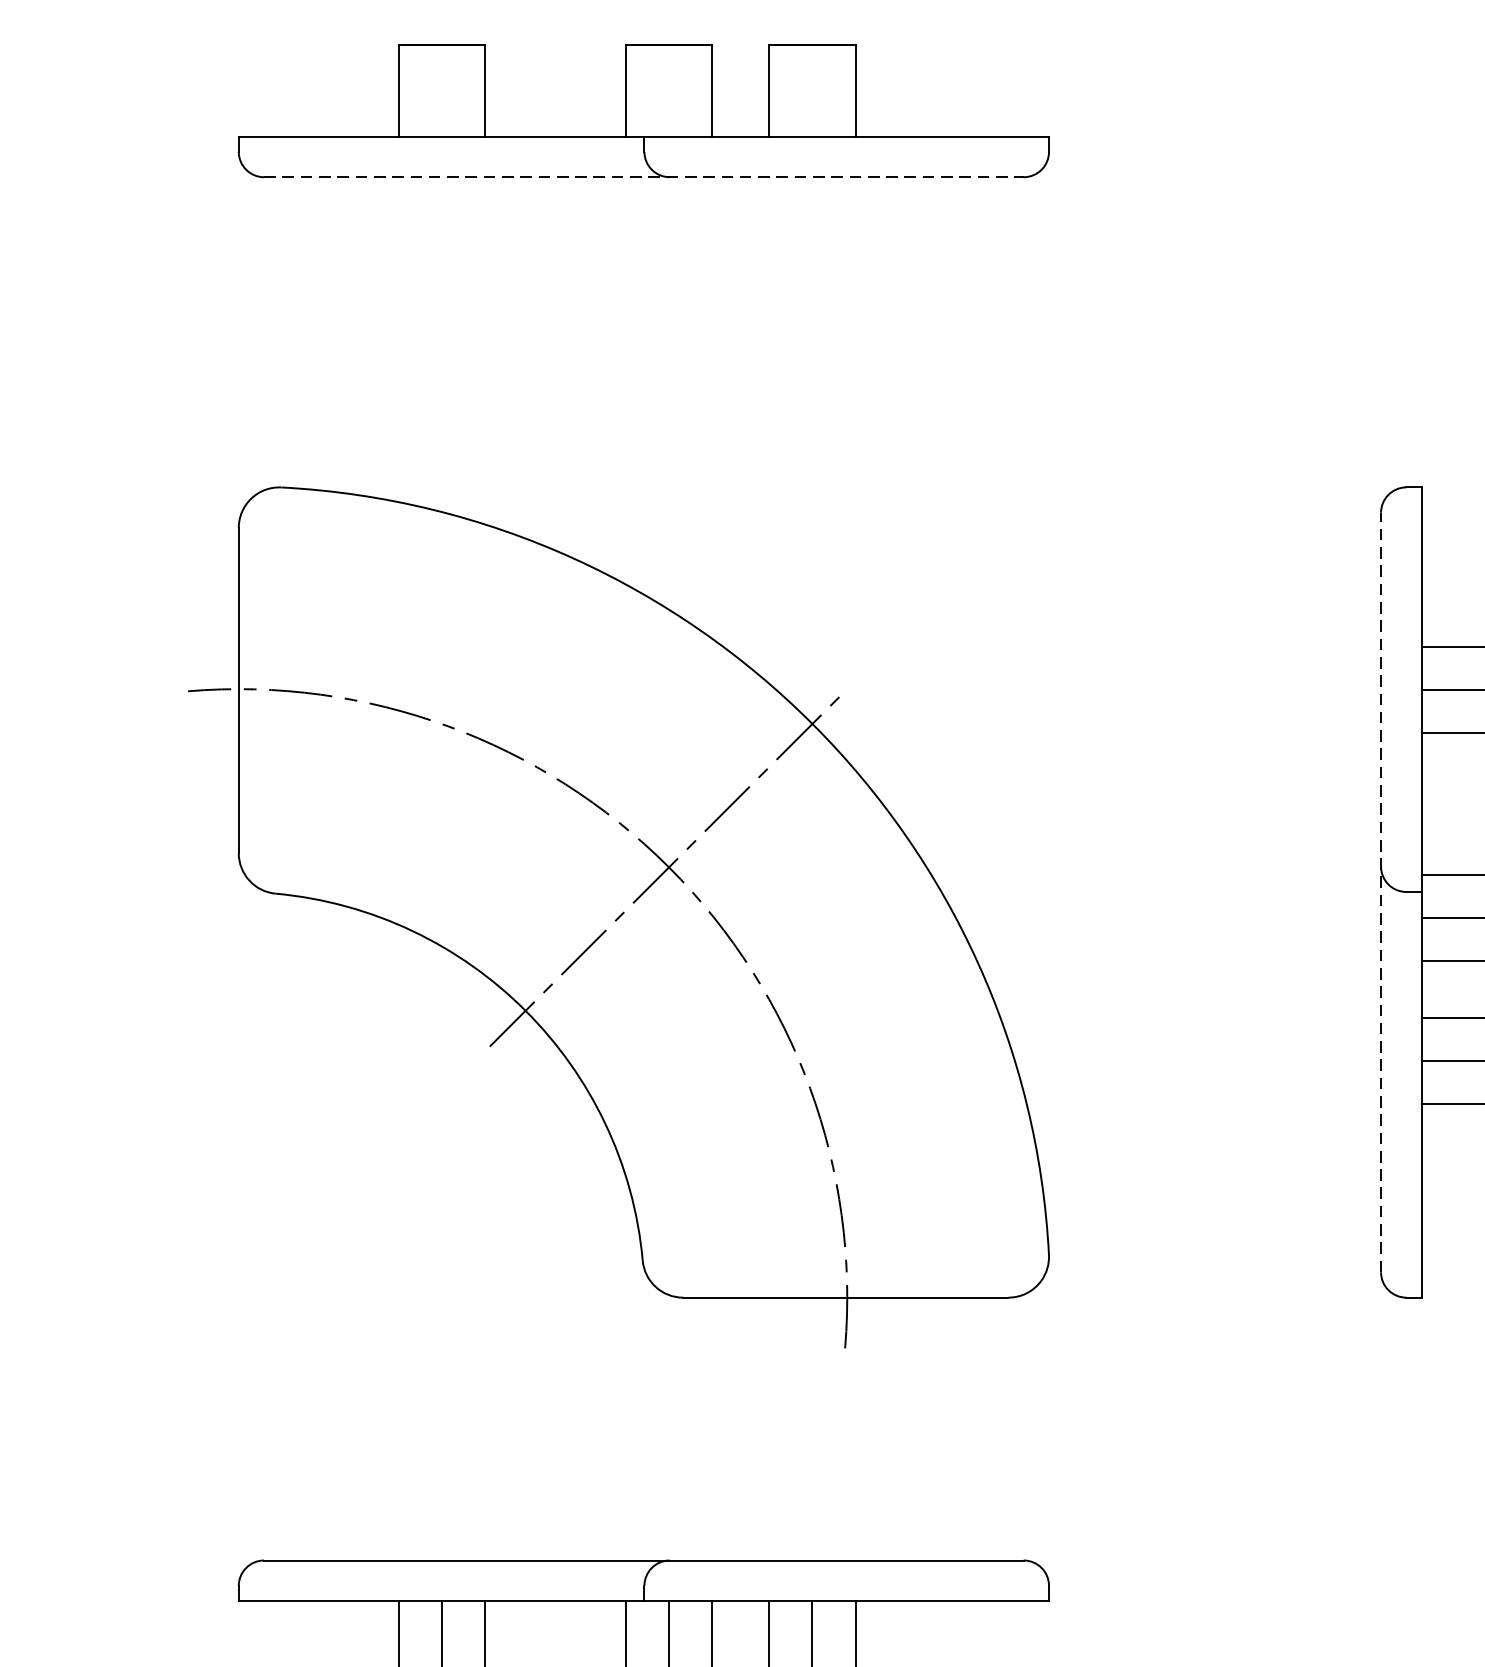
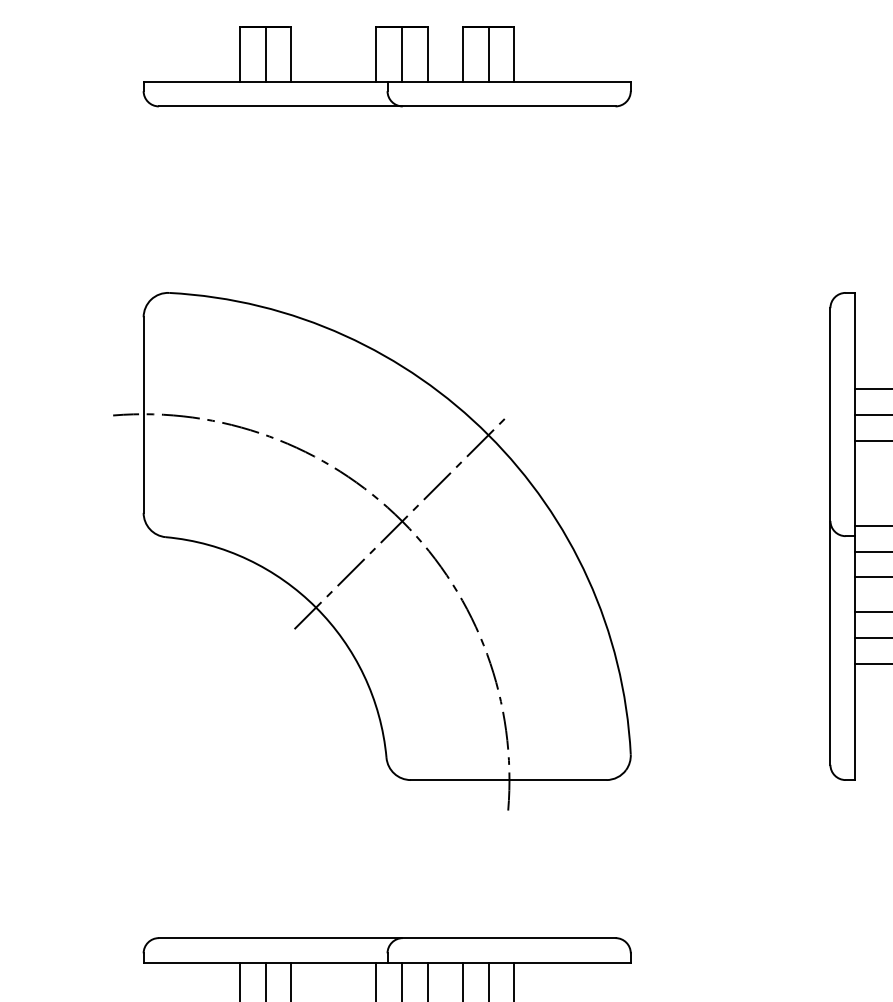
line: (441, 90) -> (265, 54), added
line: (669, 90) -> (402, 54), added
line: (812, 90) -> (488, 54), added
line: (644, 177) -> (387, 106), dashed -> solid
line: (1381, 890) -> (830, 535), dashed -> solid

